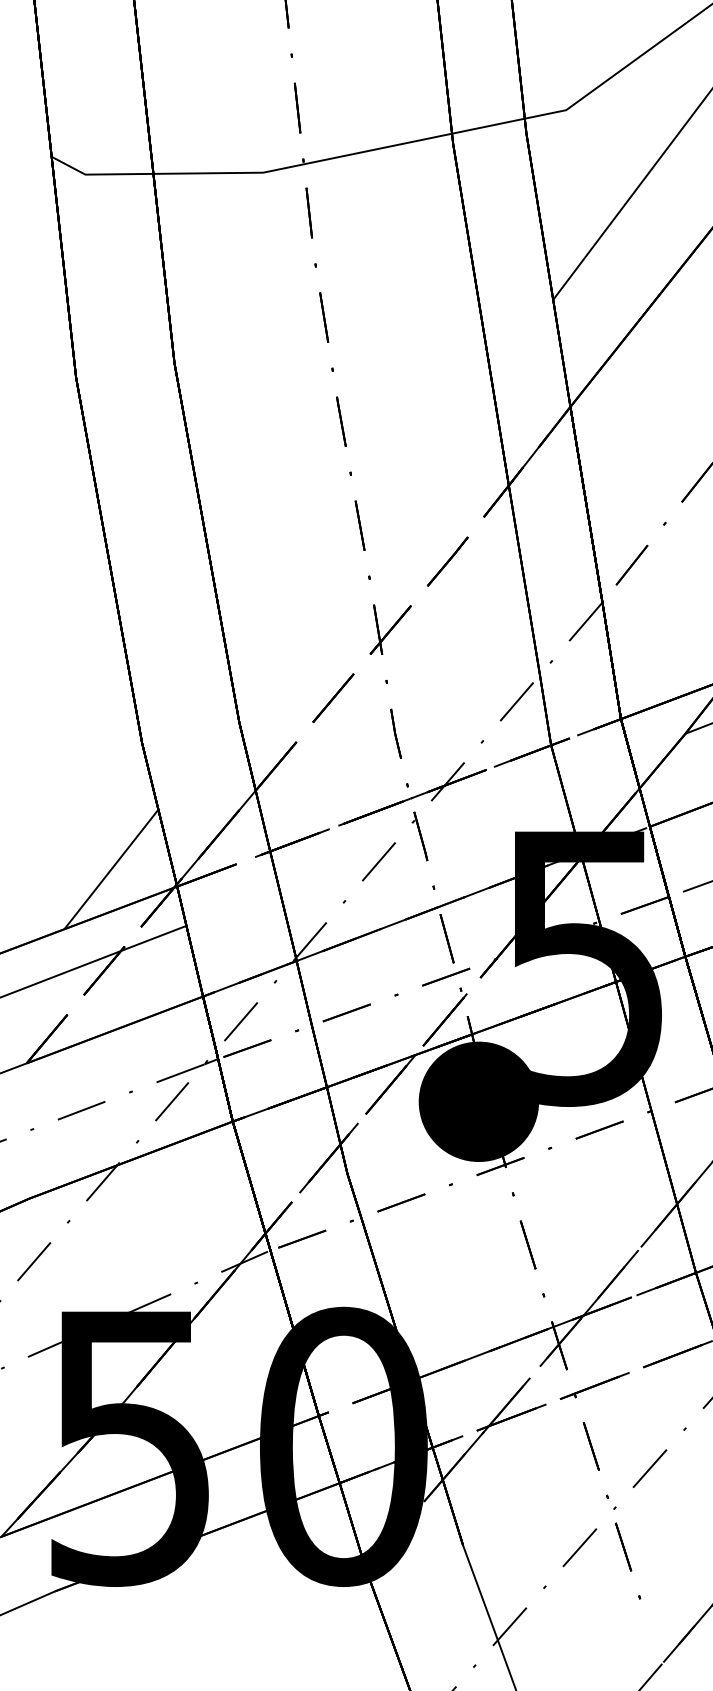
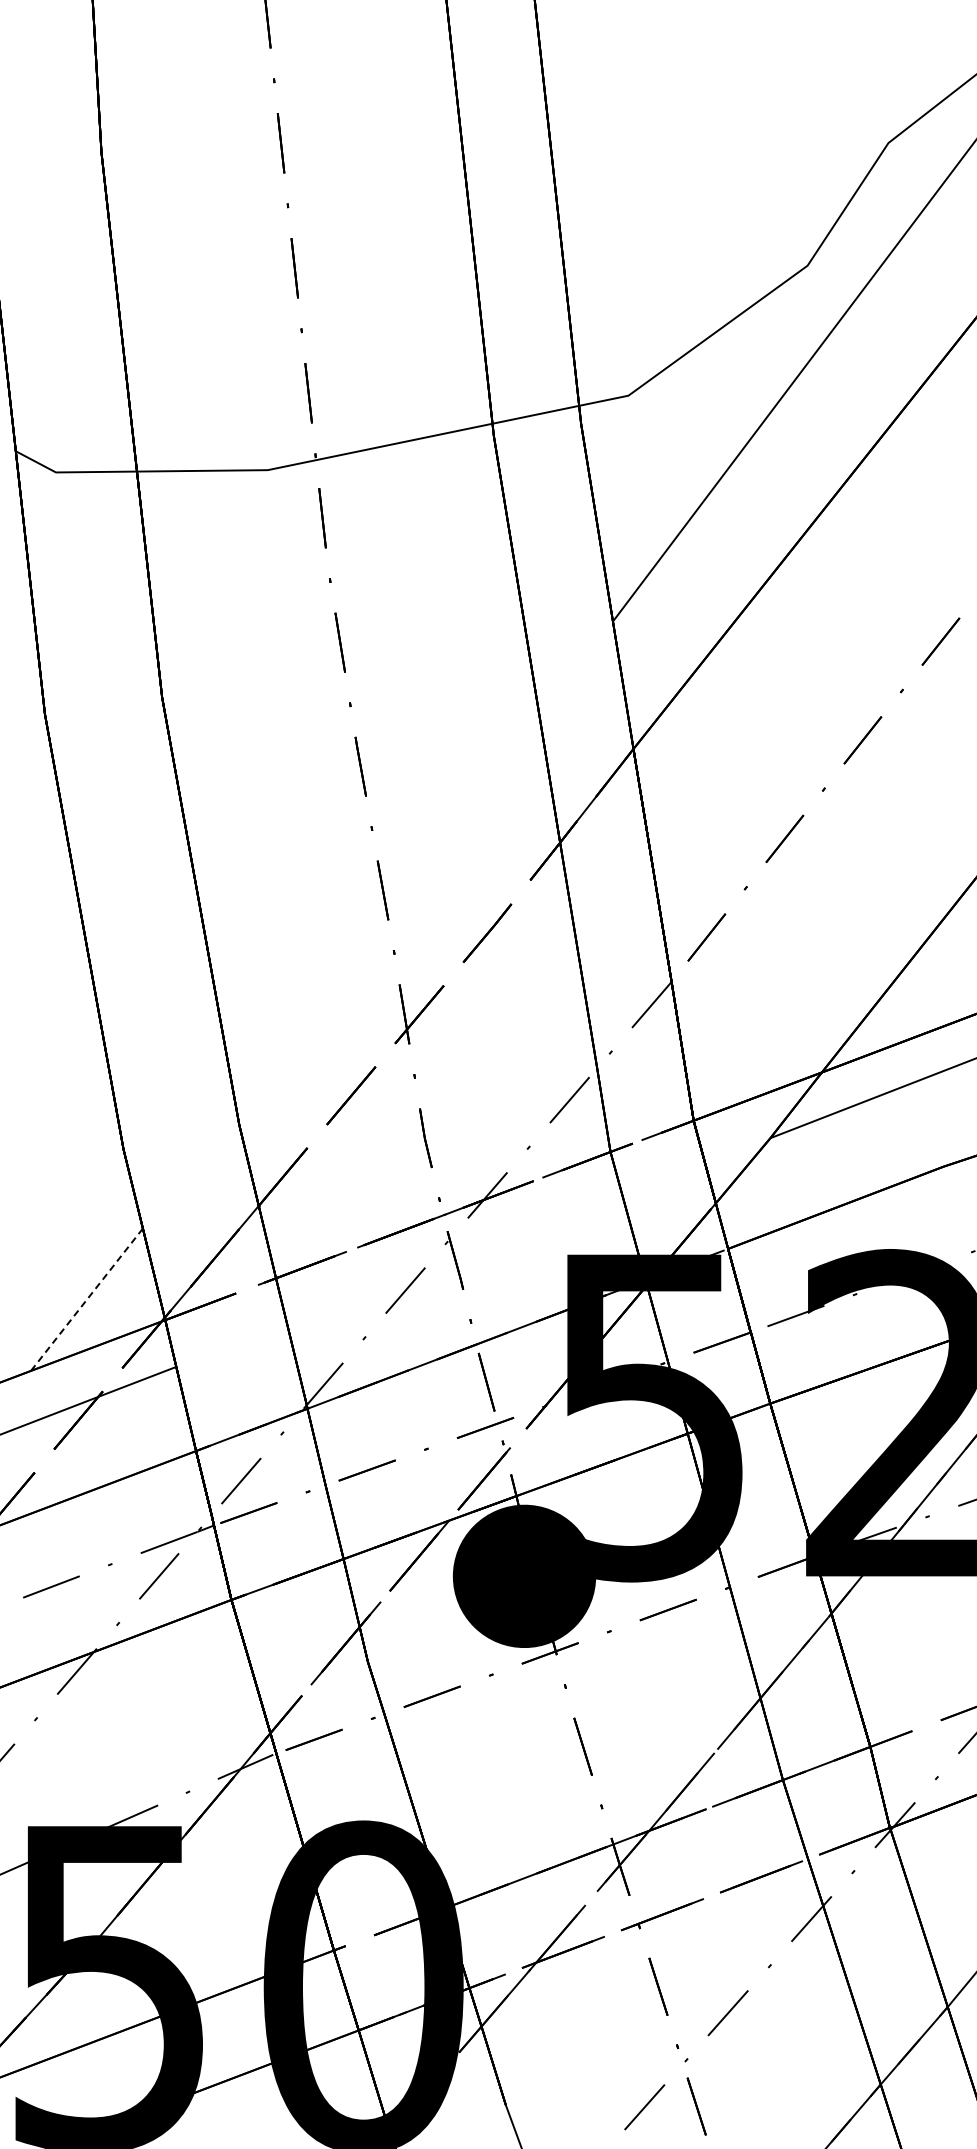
line: (111, 870) -> (86, 1300), solid -> dashed

